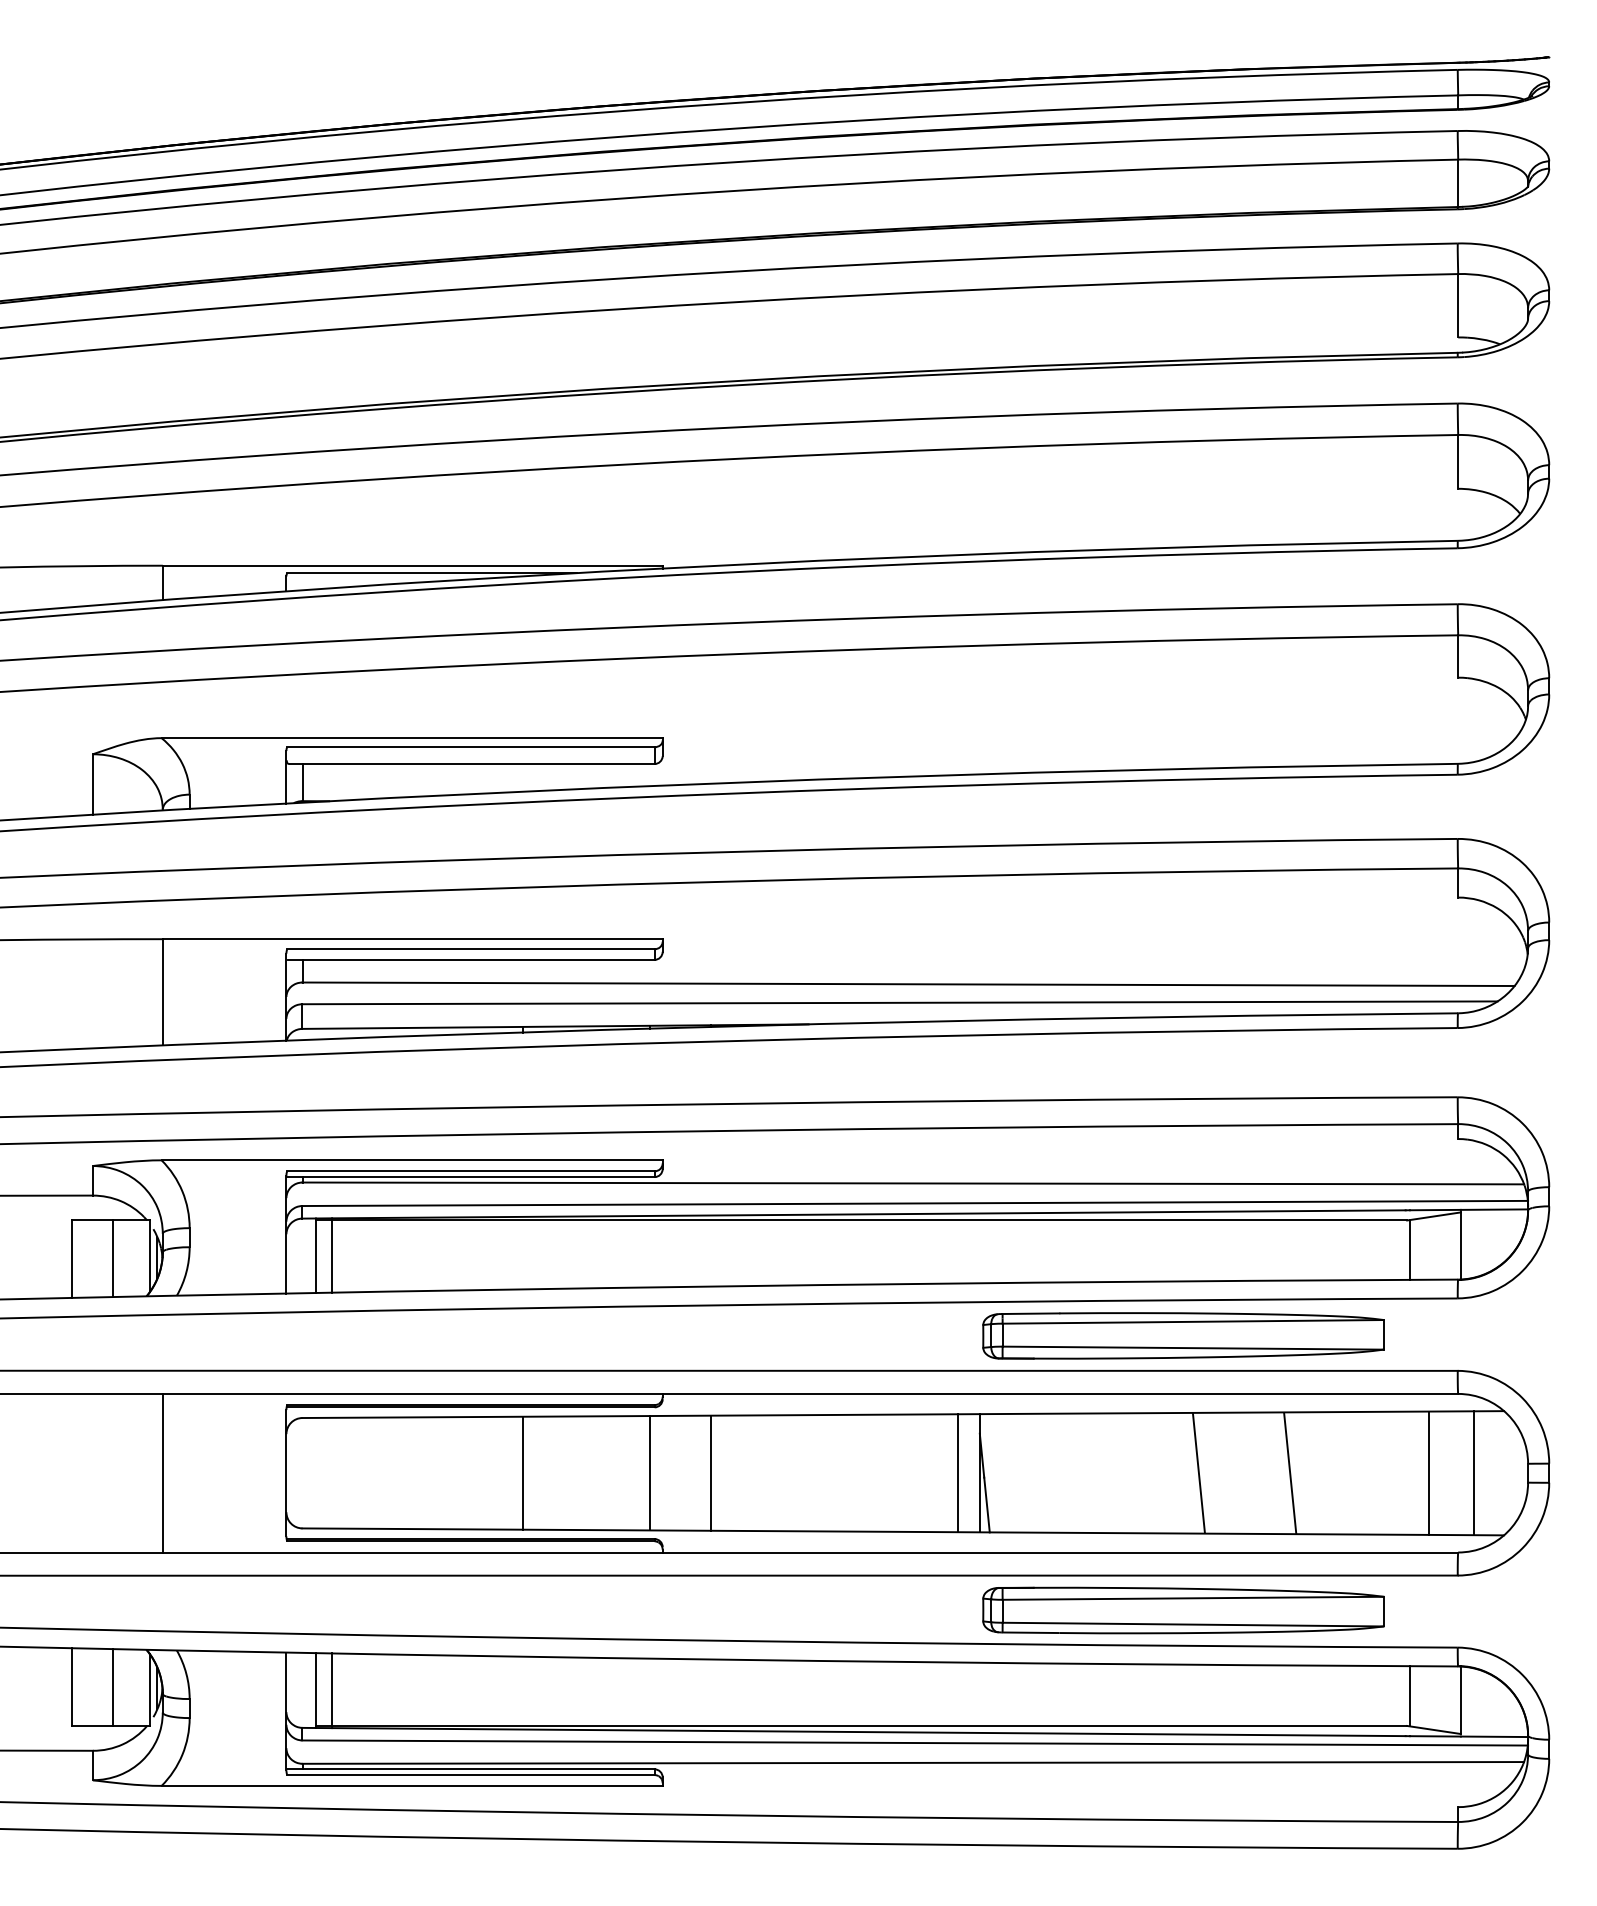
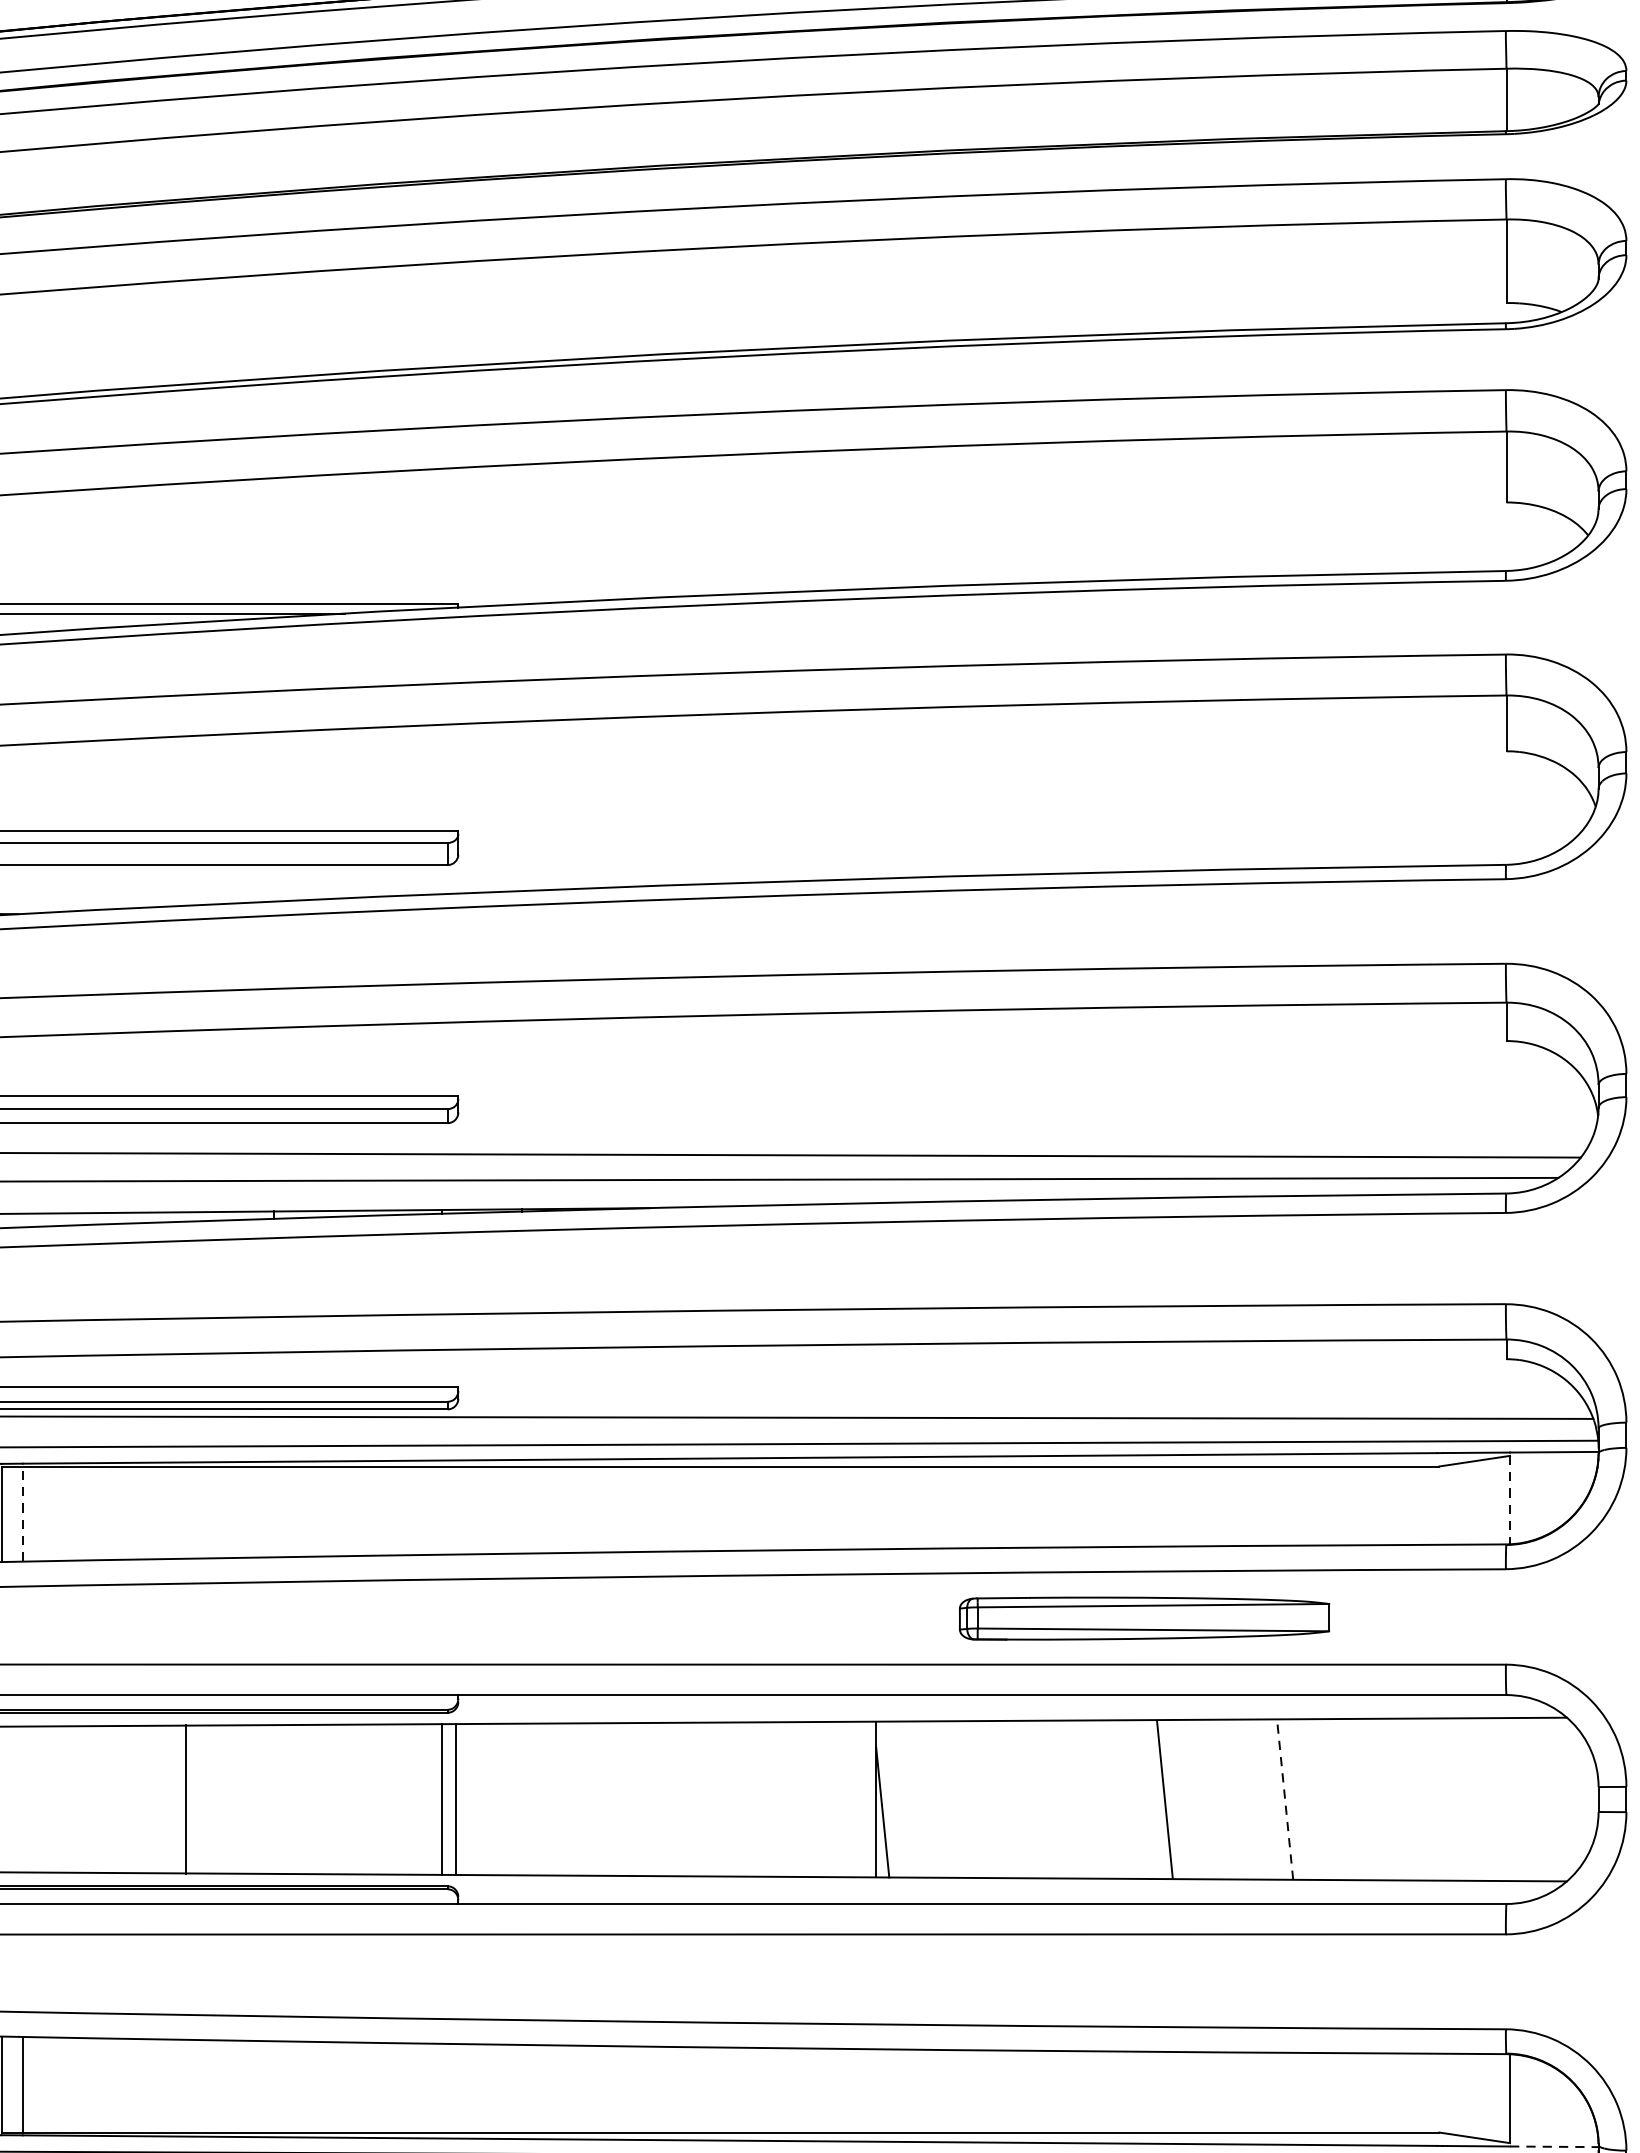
line: (1460, 1246) -> (1509, 1500), solid -> dashed
line: (1410, 1249) -> (1443, 1504), removed
line: (332, 1256) -> (23, 1513), solid -> dashed
part: (1183, 1335) -> (1144, 1618), size x0.7
line: (522, 1472) -> (185, 1798), moved
line: (711, 1472) -> (456, 1798), moved
line: (1428, 1472) -> (1467, 1798), removed
line: (958, 1473) -> (848, 1799), removed
line: (1290, 1473) -> (1285, 1799), solid -> dashed
line: (1474, 1473) -> (1527, 1799), removed
part: (1183, 1610) -> (1144, 1980), removed
line: (1410, 1696) -> (1443, 2093), removed
line: (1494, 1736) -> (1554, 2146), solid -> dashed

